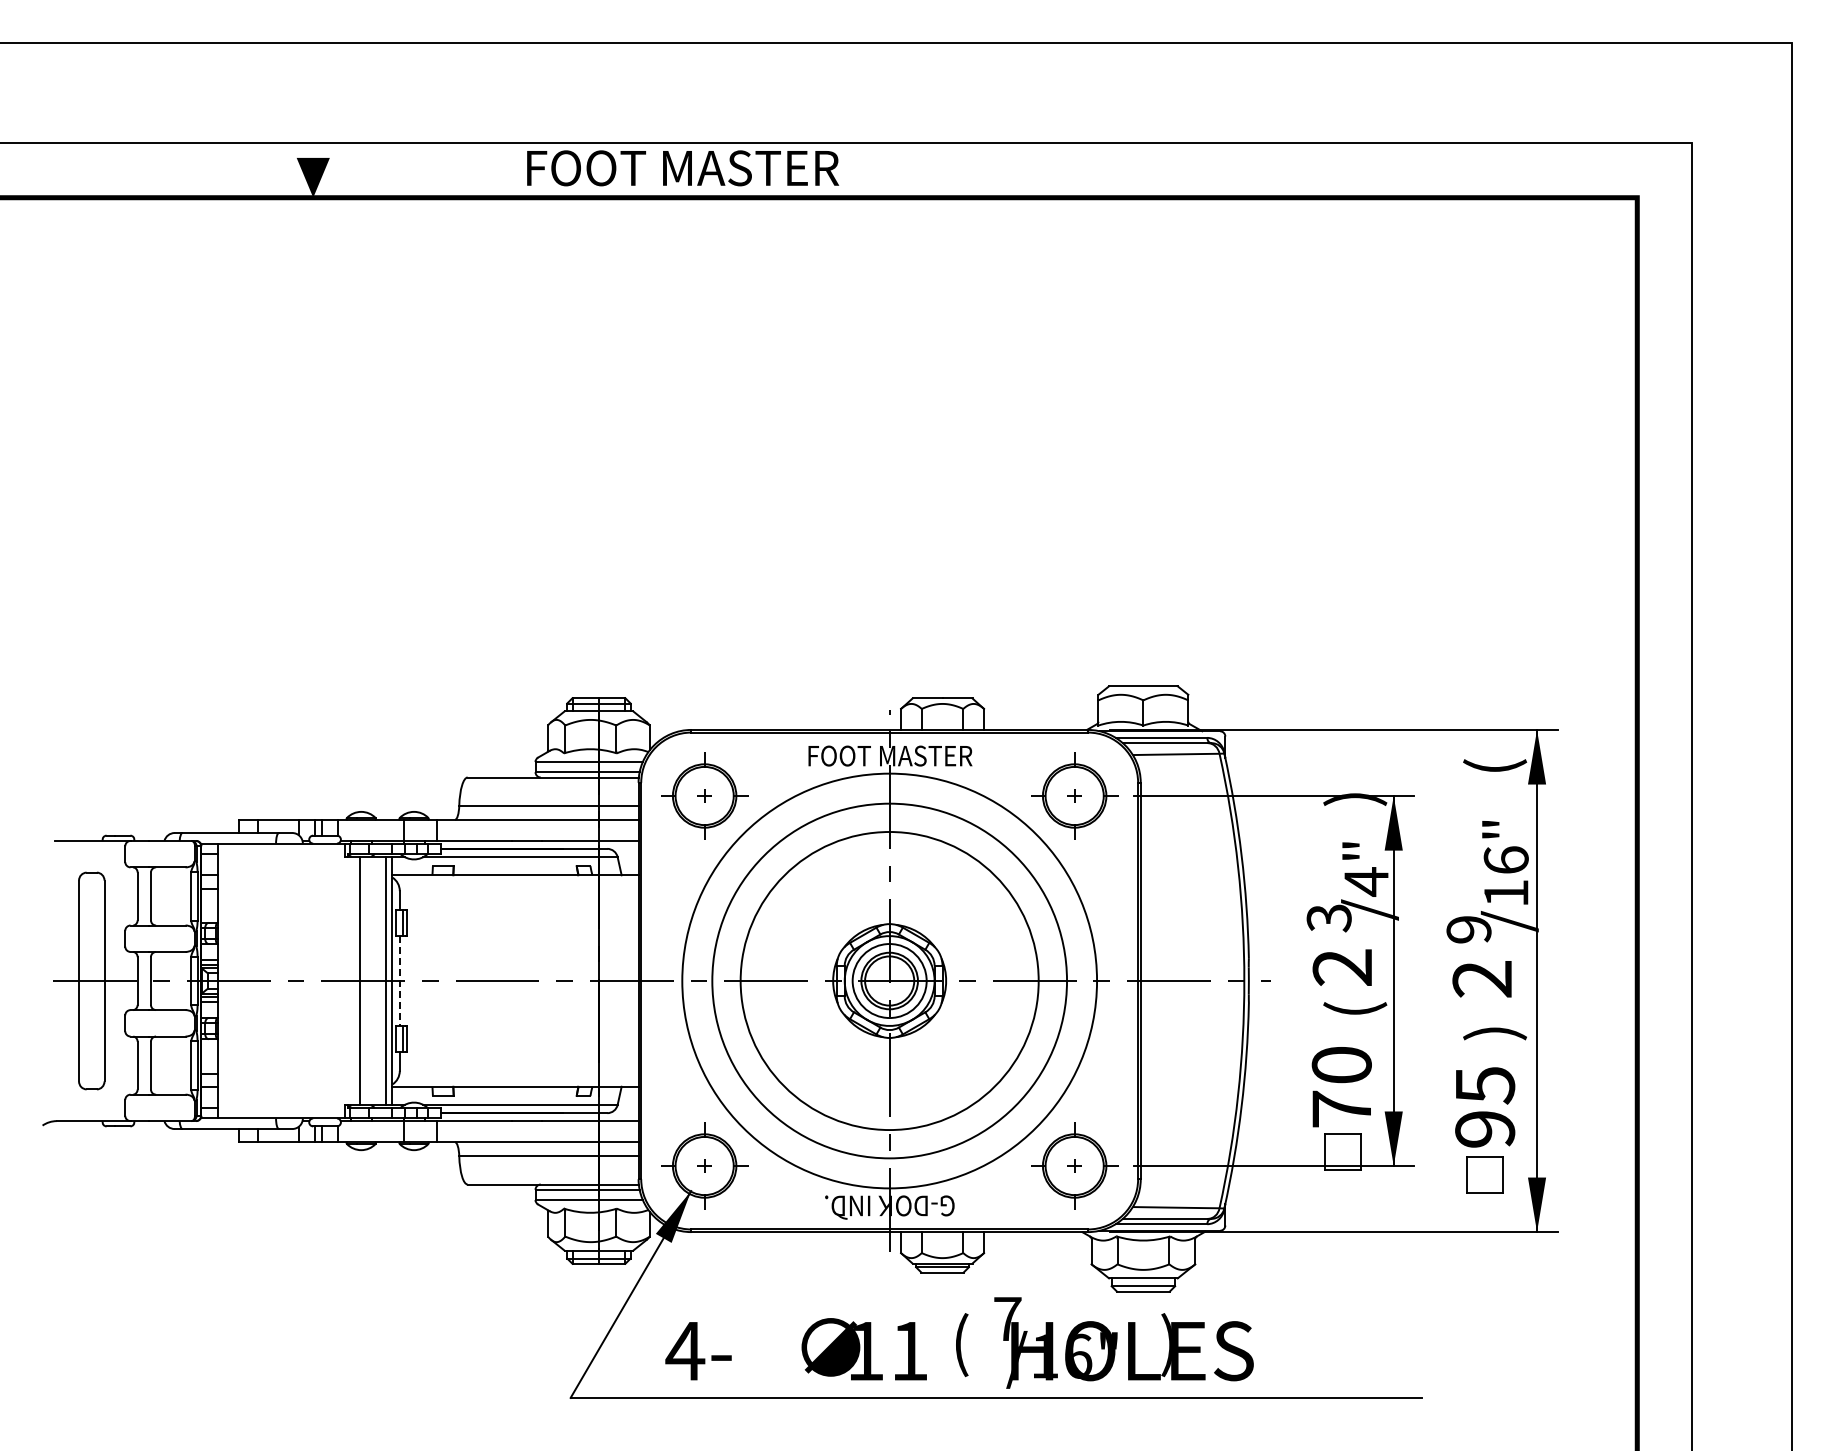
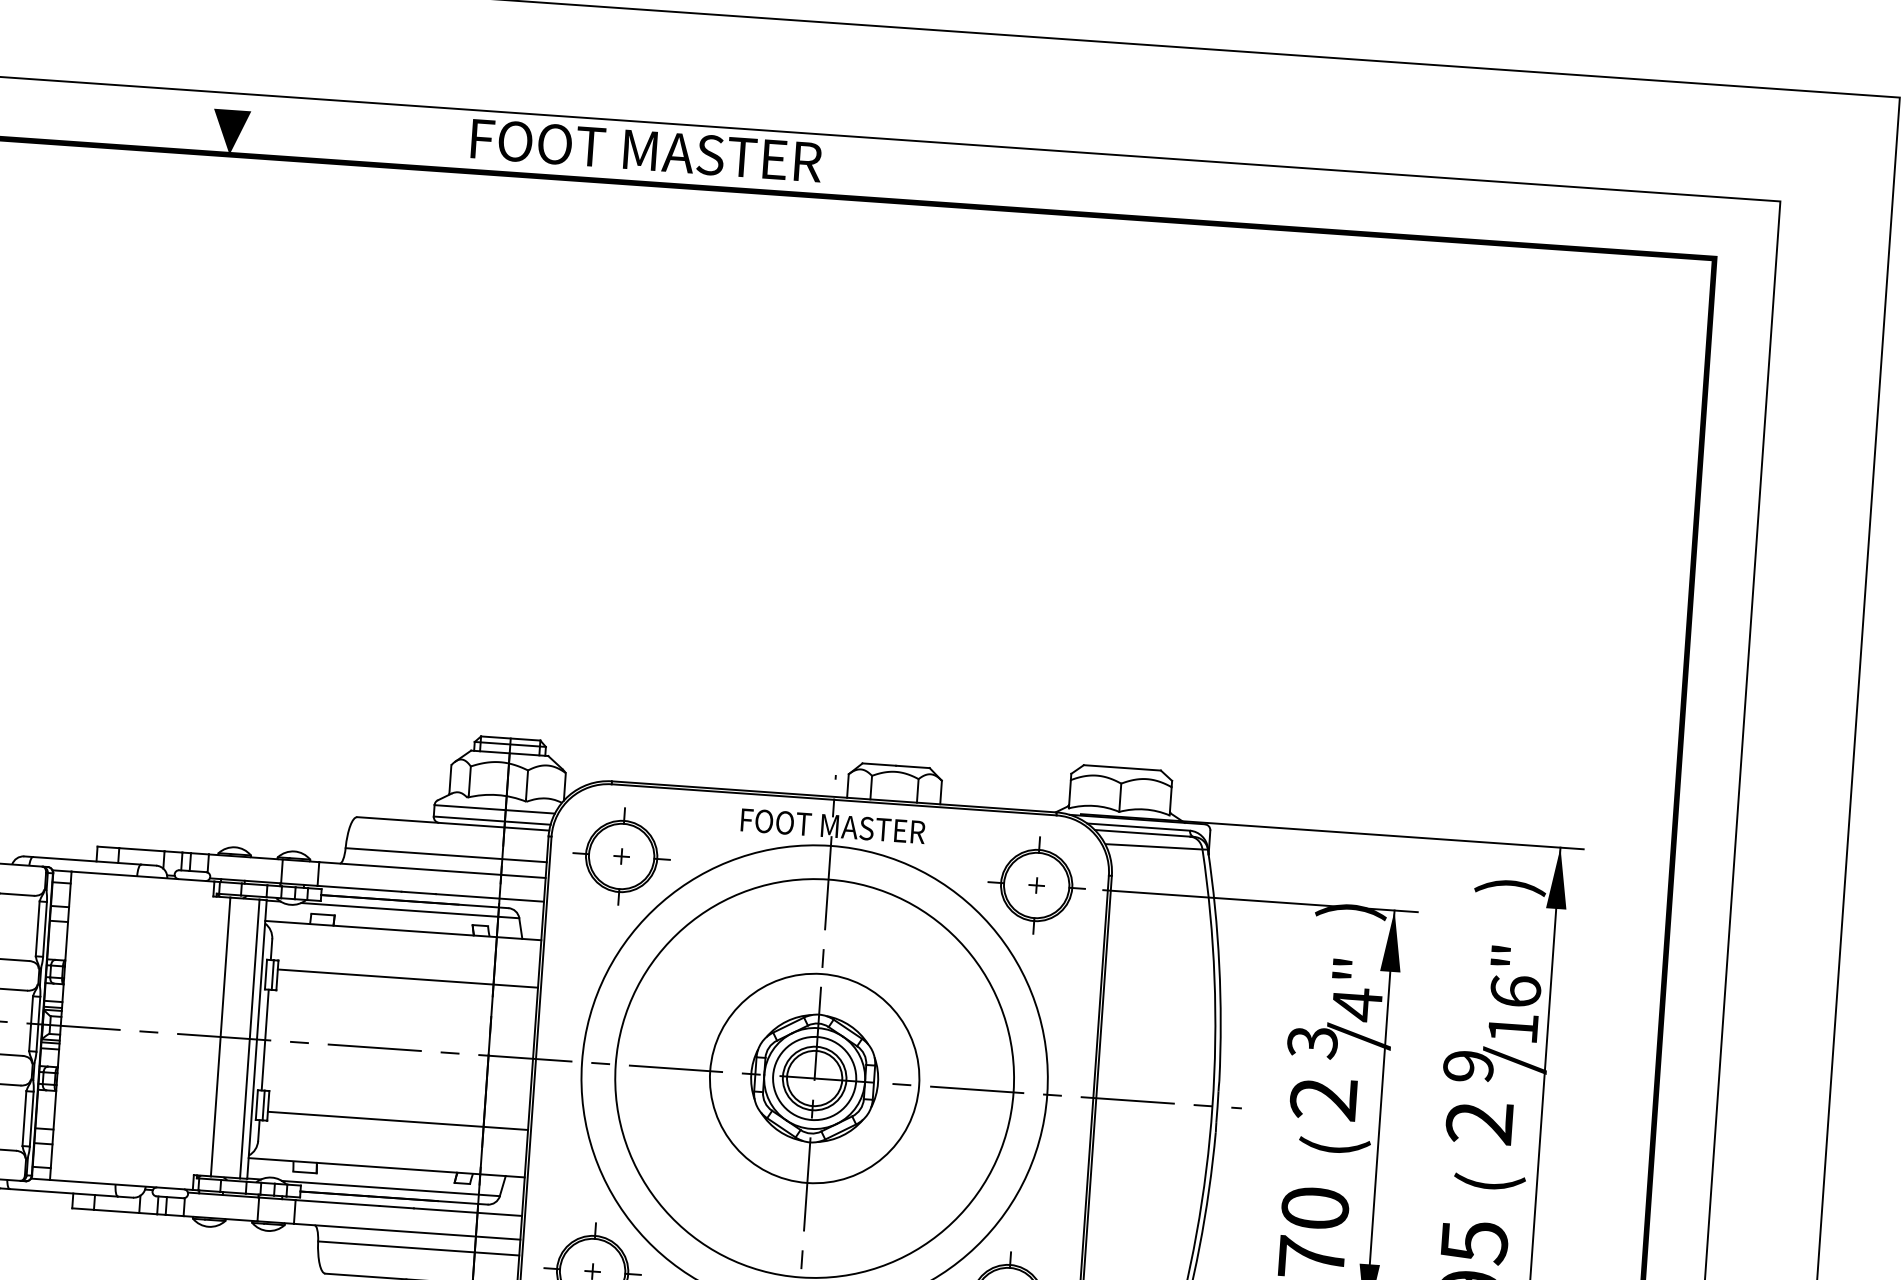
text: (1495, 766) -> (1511, 885), ( -> )
line: (522, 917) -> (407, 978), added
circle: (889, 980) -> (814, 1077), size x0.62
line: (399, 981) -> (264, 1040), dashed -> solid
text: (1494, 1032) -> (1489, 1183), ) -> (
line: (522, 1044) -> (397, 1120), added

